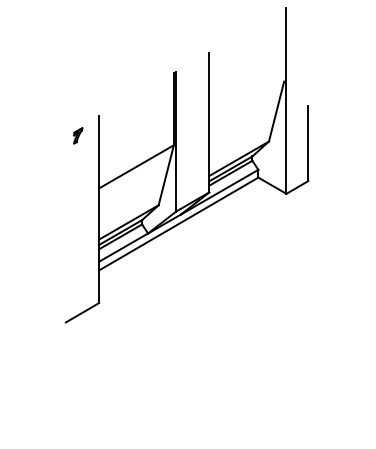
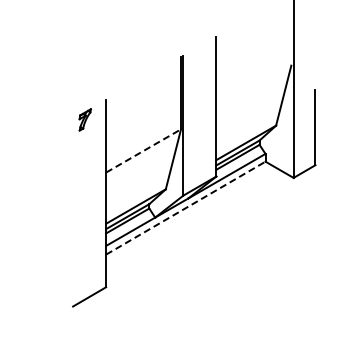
part: (78, 135) -> (85, 119), size x1.4
line: (136, 166) -> (143, 150), solid -> dashed
line: (179, 223) -> (186, 207), solid -> dashed

